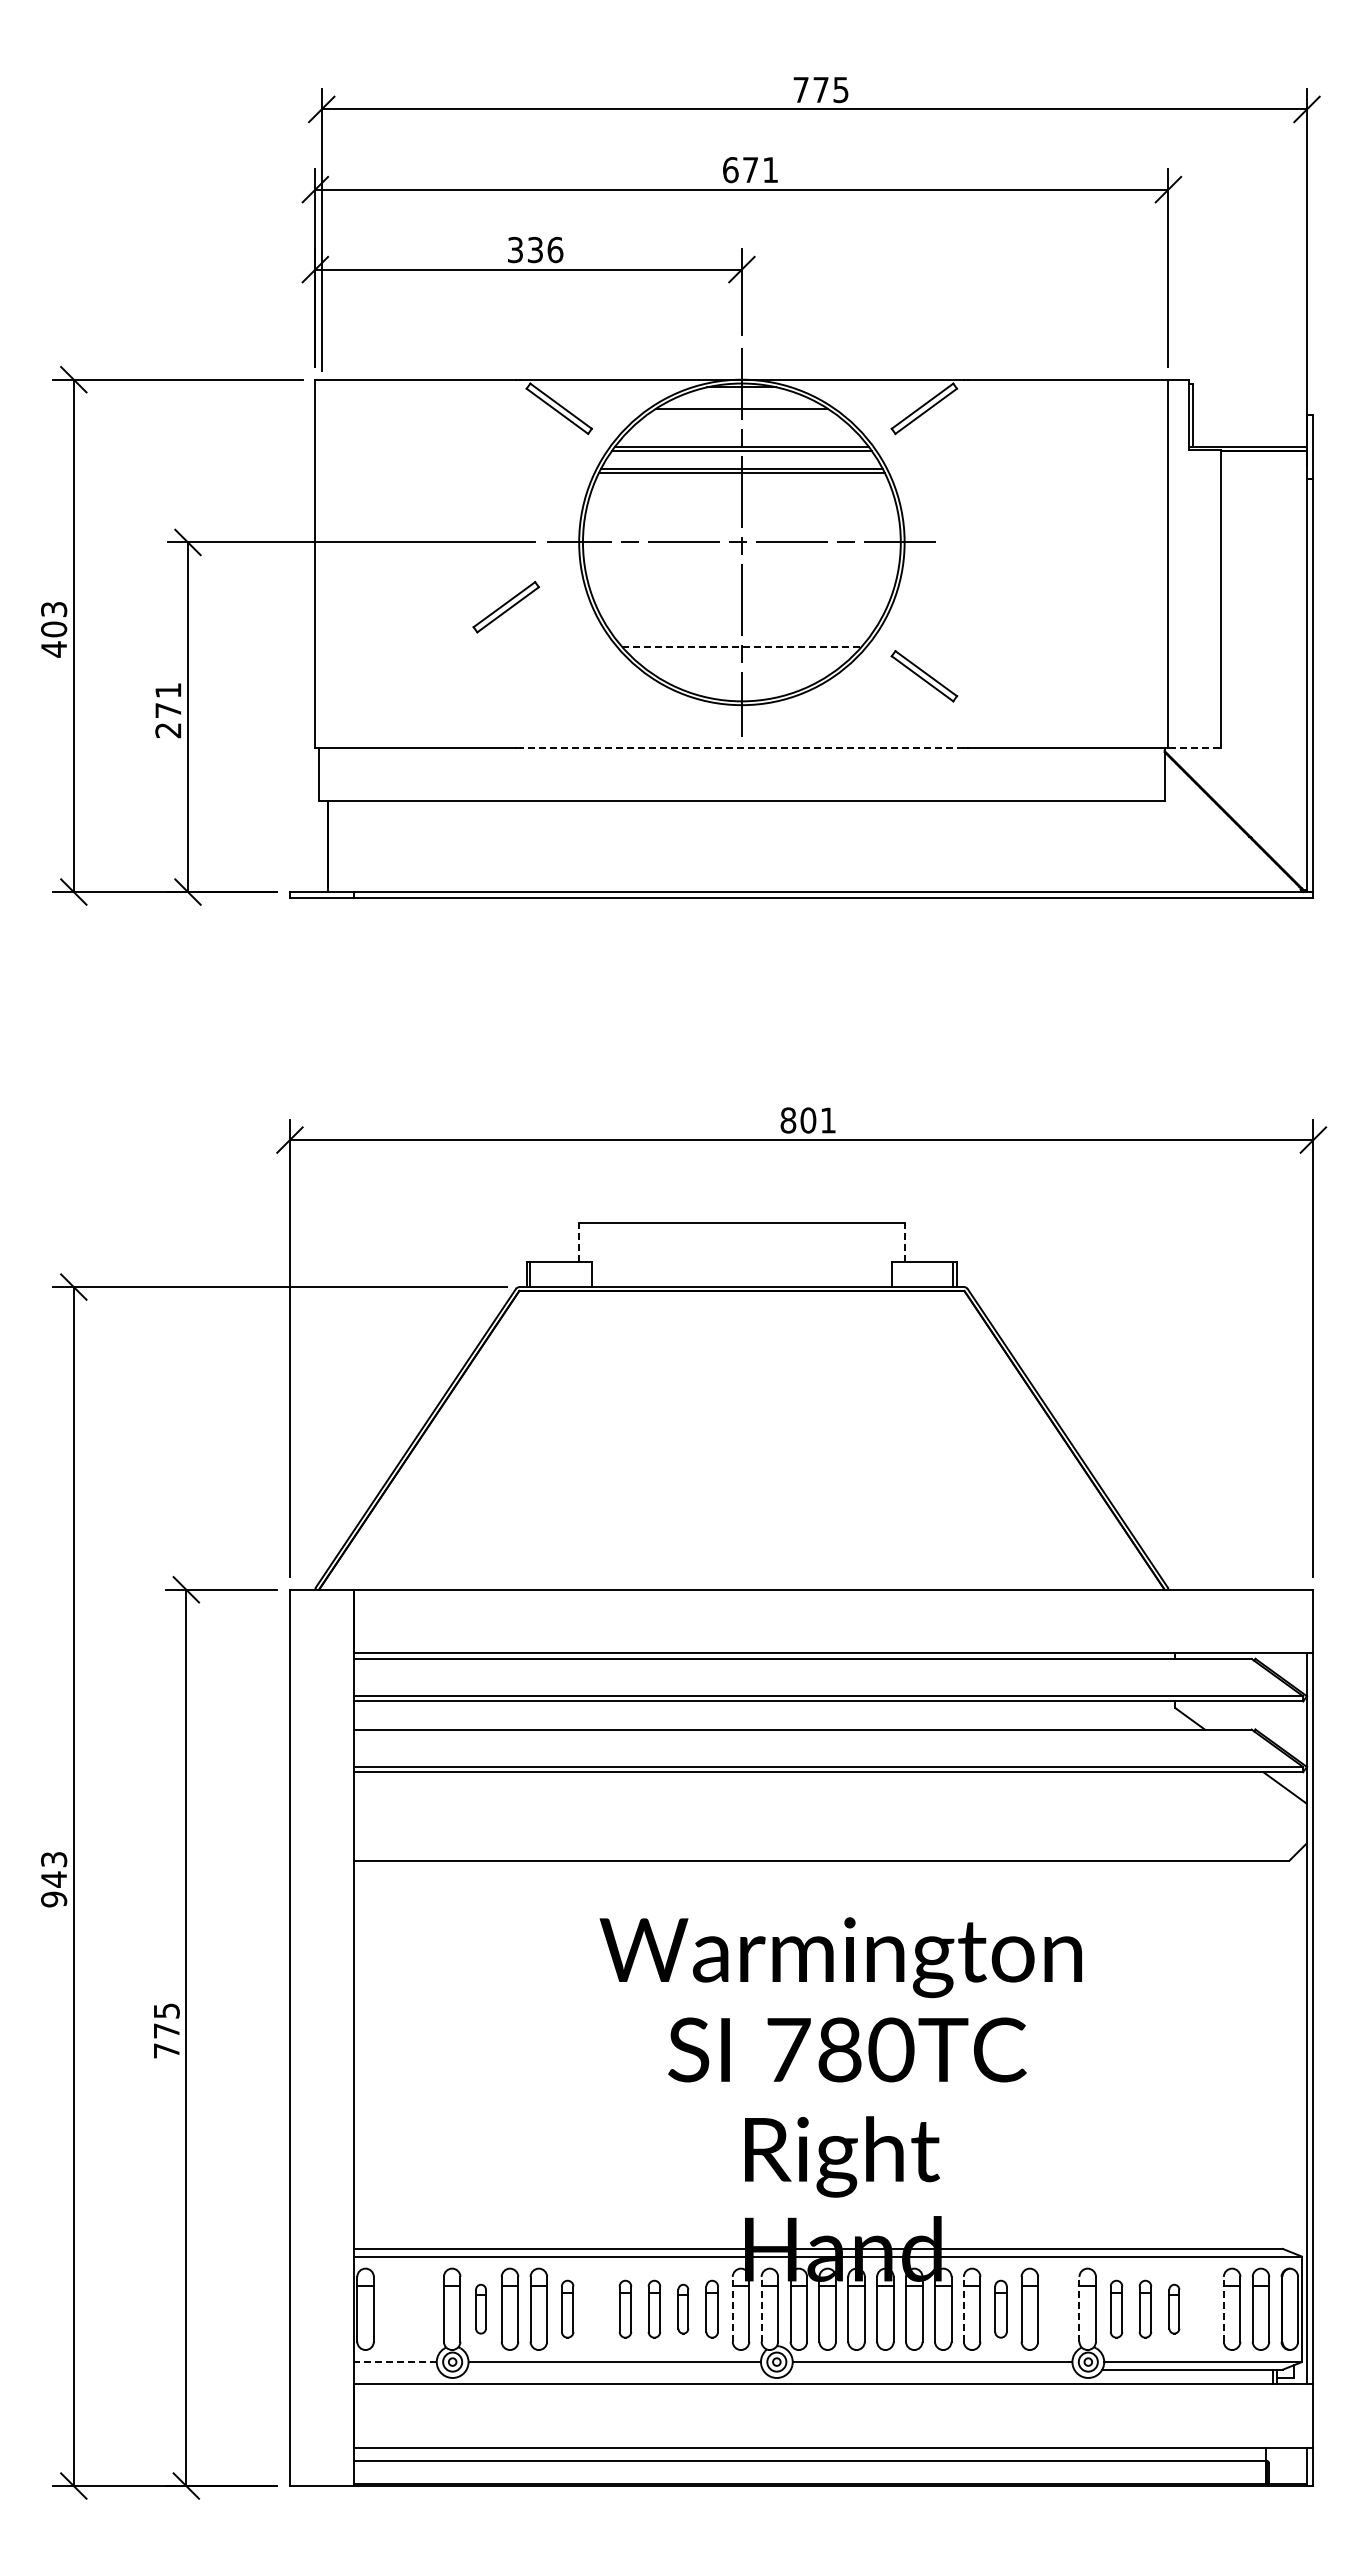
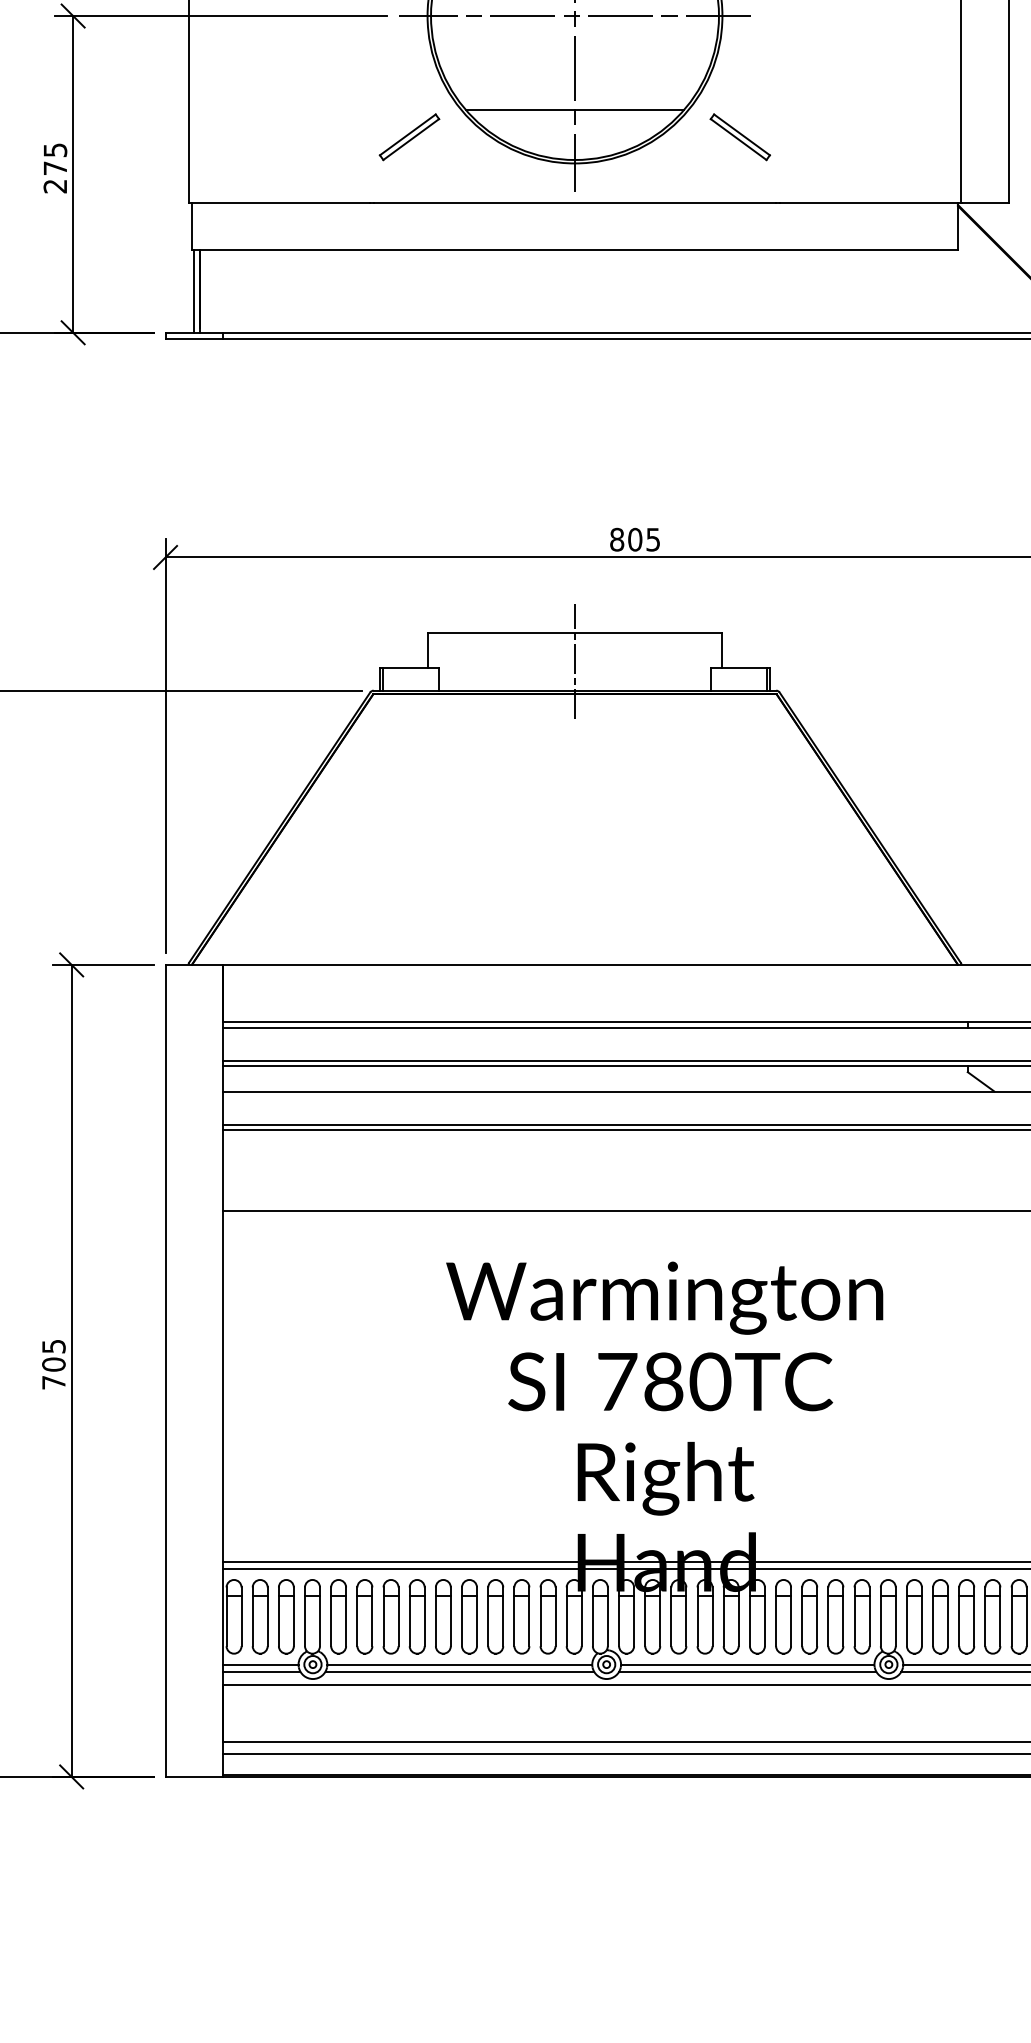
part: (505, 607) -> (408, 137), moved
line: (741, 646) -> (574, 110), dashed -> solid
text: (168, 690) -> (55, 150), 271 -> 275
line: (741, 748) -> (574, 202), dashed -> solid
line: (1194, 748) -> (985, 202), dashed -> solid
line: (321, 846) -> (194, 291), added
text: (827, 1120) -> (652, 539), 801 -> 805
line: (579, 1242) -> (427, 650), dashed -> solid
line: (904, 1242) -> (722, 650), dashed -> solid
line: (741, 1254) -> (574, 661), added
text: (166, 2030) -> (53, 1364), 775 -> 705
part: (394, 2308) -> (260, 1616), added
part: (423, 2308) -> (286, 1616), added
part: (480, 2308) -> (338, 1616), size x1.67
part: (567, 2308) -> (416, 1616), size x1.43
part: (596, 2308) -> (443, 1616), added
part: (625, 2308) -> (469, 1616), size x1.43
part: (654, 2308) -> (495, 1616), size x1.43
part: (683, 2308) -> (522, 1616), size x1.67
part: (712, 2308) -> (548, 1616), size x1.43
line: (732, 2308) -> (566, 1616), dashed -> solid
line: (761, 2308) -> (592, 1616), dashed -> solid
line: (963, 2308) -> (775, 1616), dashed -> solid
part: (1000, 2308) -> (809, 1616), size x1.43
part: (1058, 2308) -> (861, 1616), added
line: (1079, 2308) -> (880, 1616), dashed -> solid
part: (1116, 2308) -> (914, 1616), size x1.43
part: (1145, 2308) -> (940, 1616), size x1.43
part: (1174, 2308) -> (966, 1616), size x1.67
part: (1203, 2308) -> (993, 1616), added
line: (1223, 2308) -> (1011, 1616), dashed -> solid
line: (395, 2362) -> (261, 1664), dashed -> solid
line: (395, 2369) -> (261, 1671), added
line: (614, 2369) -> (459, 1671), added
line: (932, 2369) -> (747, 1671), added

